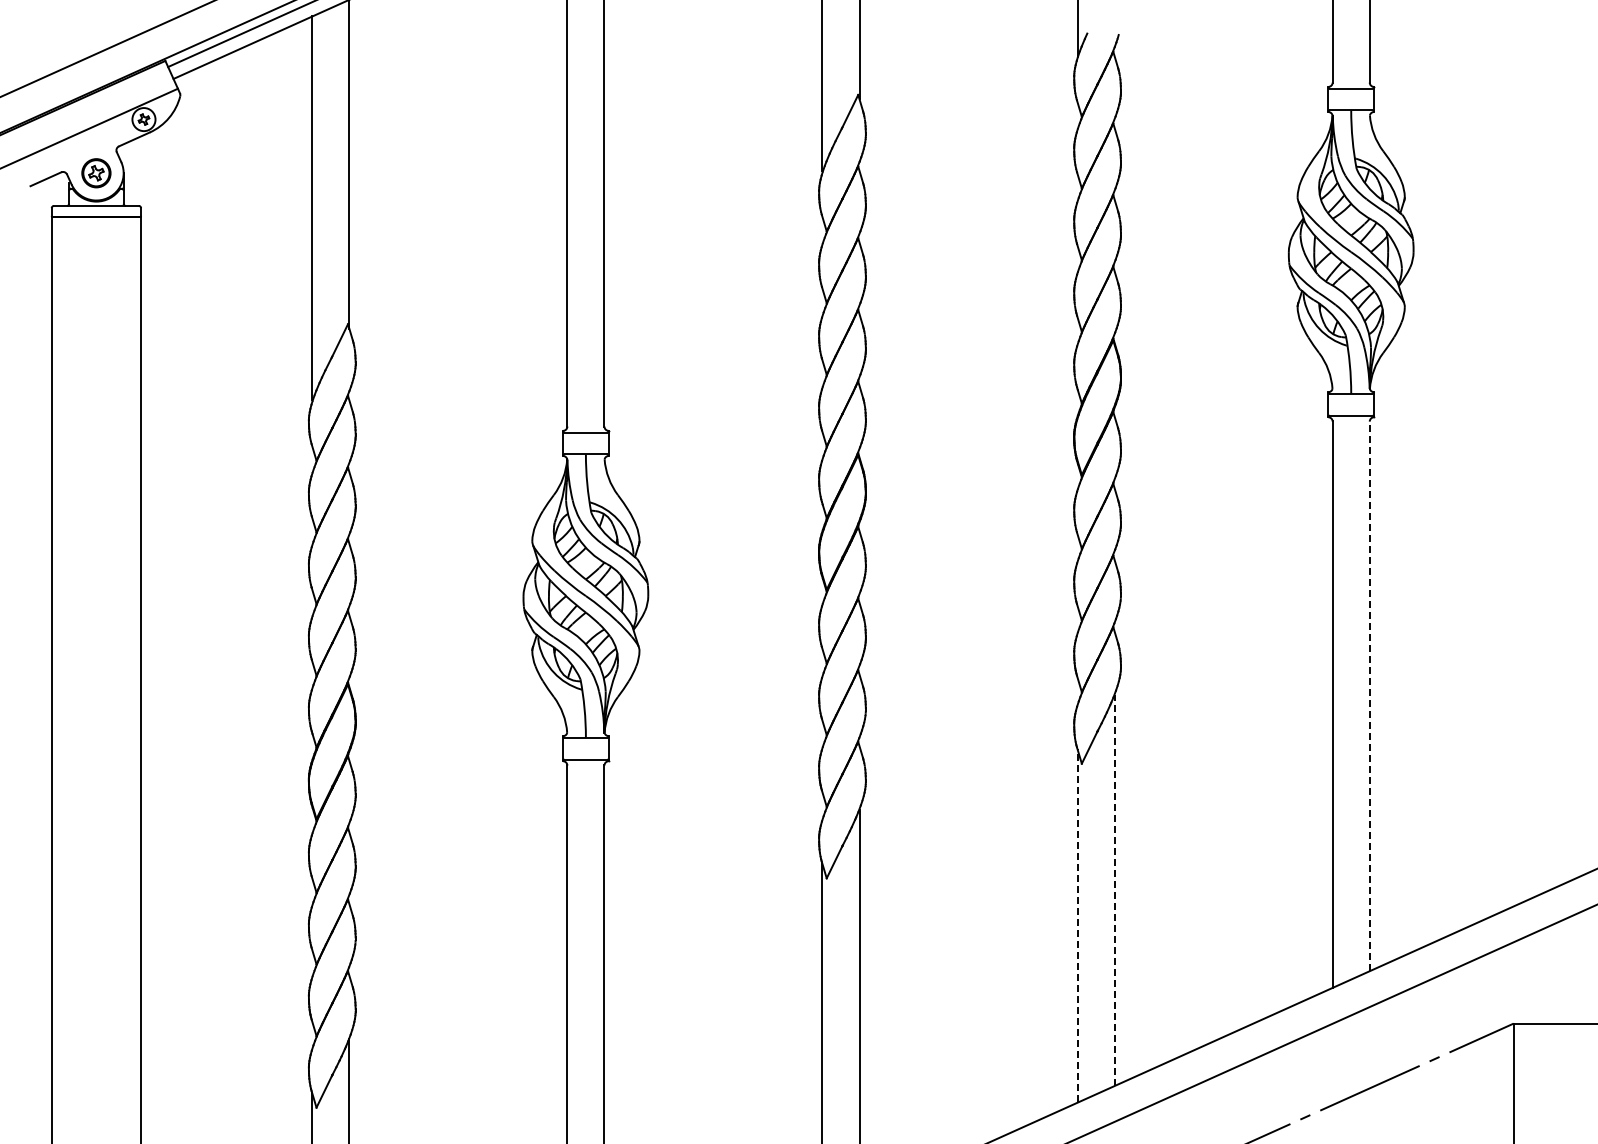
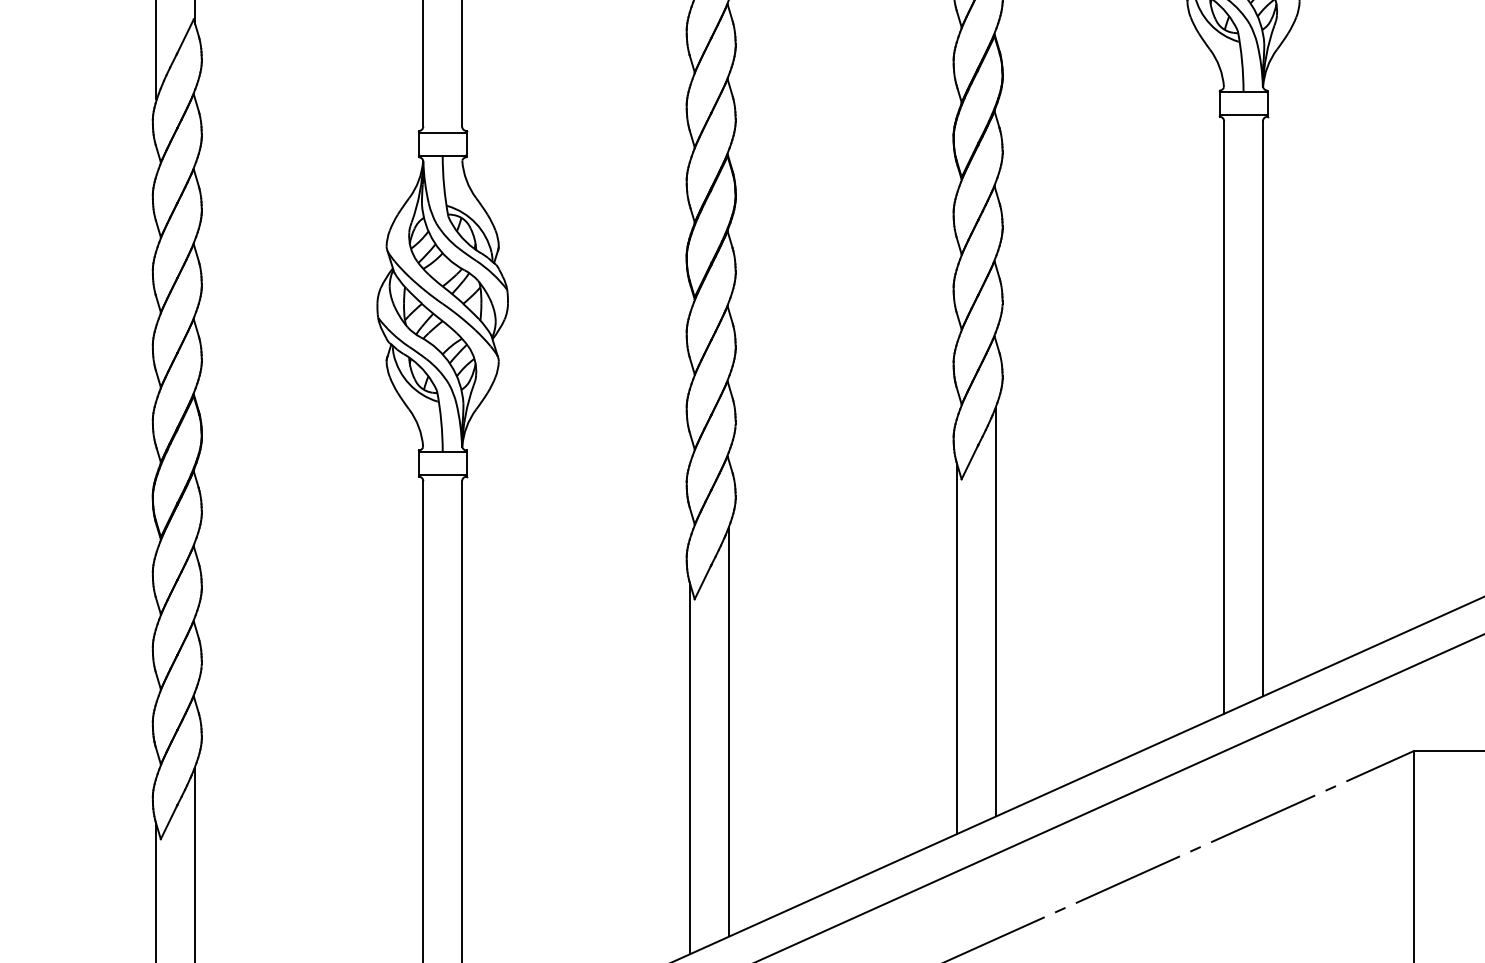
line: (1369, 696) -> (1262, 408), dashed -> solid
line: (1114, 890) -> (995, 611), dashed -> solid
line: (1077, 925) -> (957, 648), dashed -> solid

